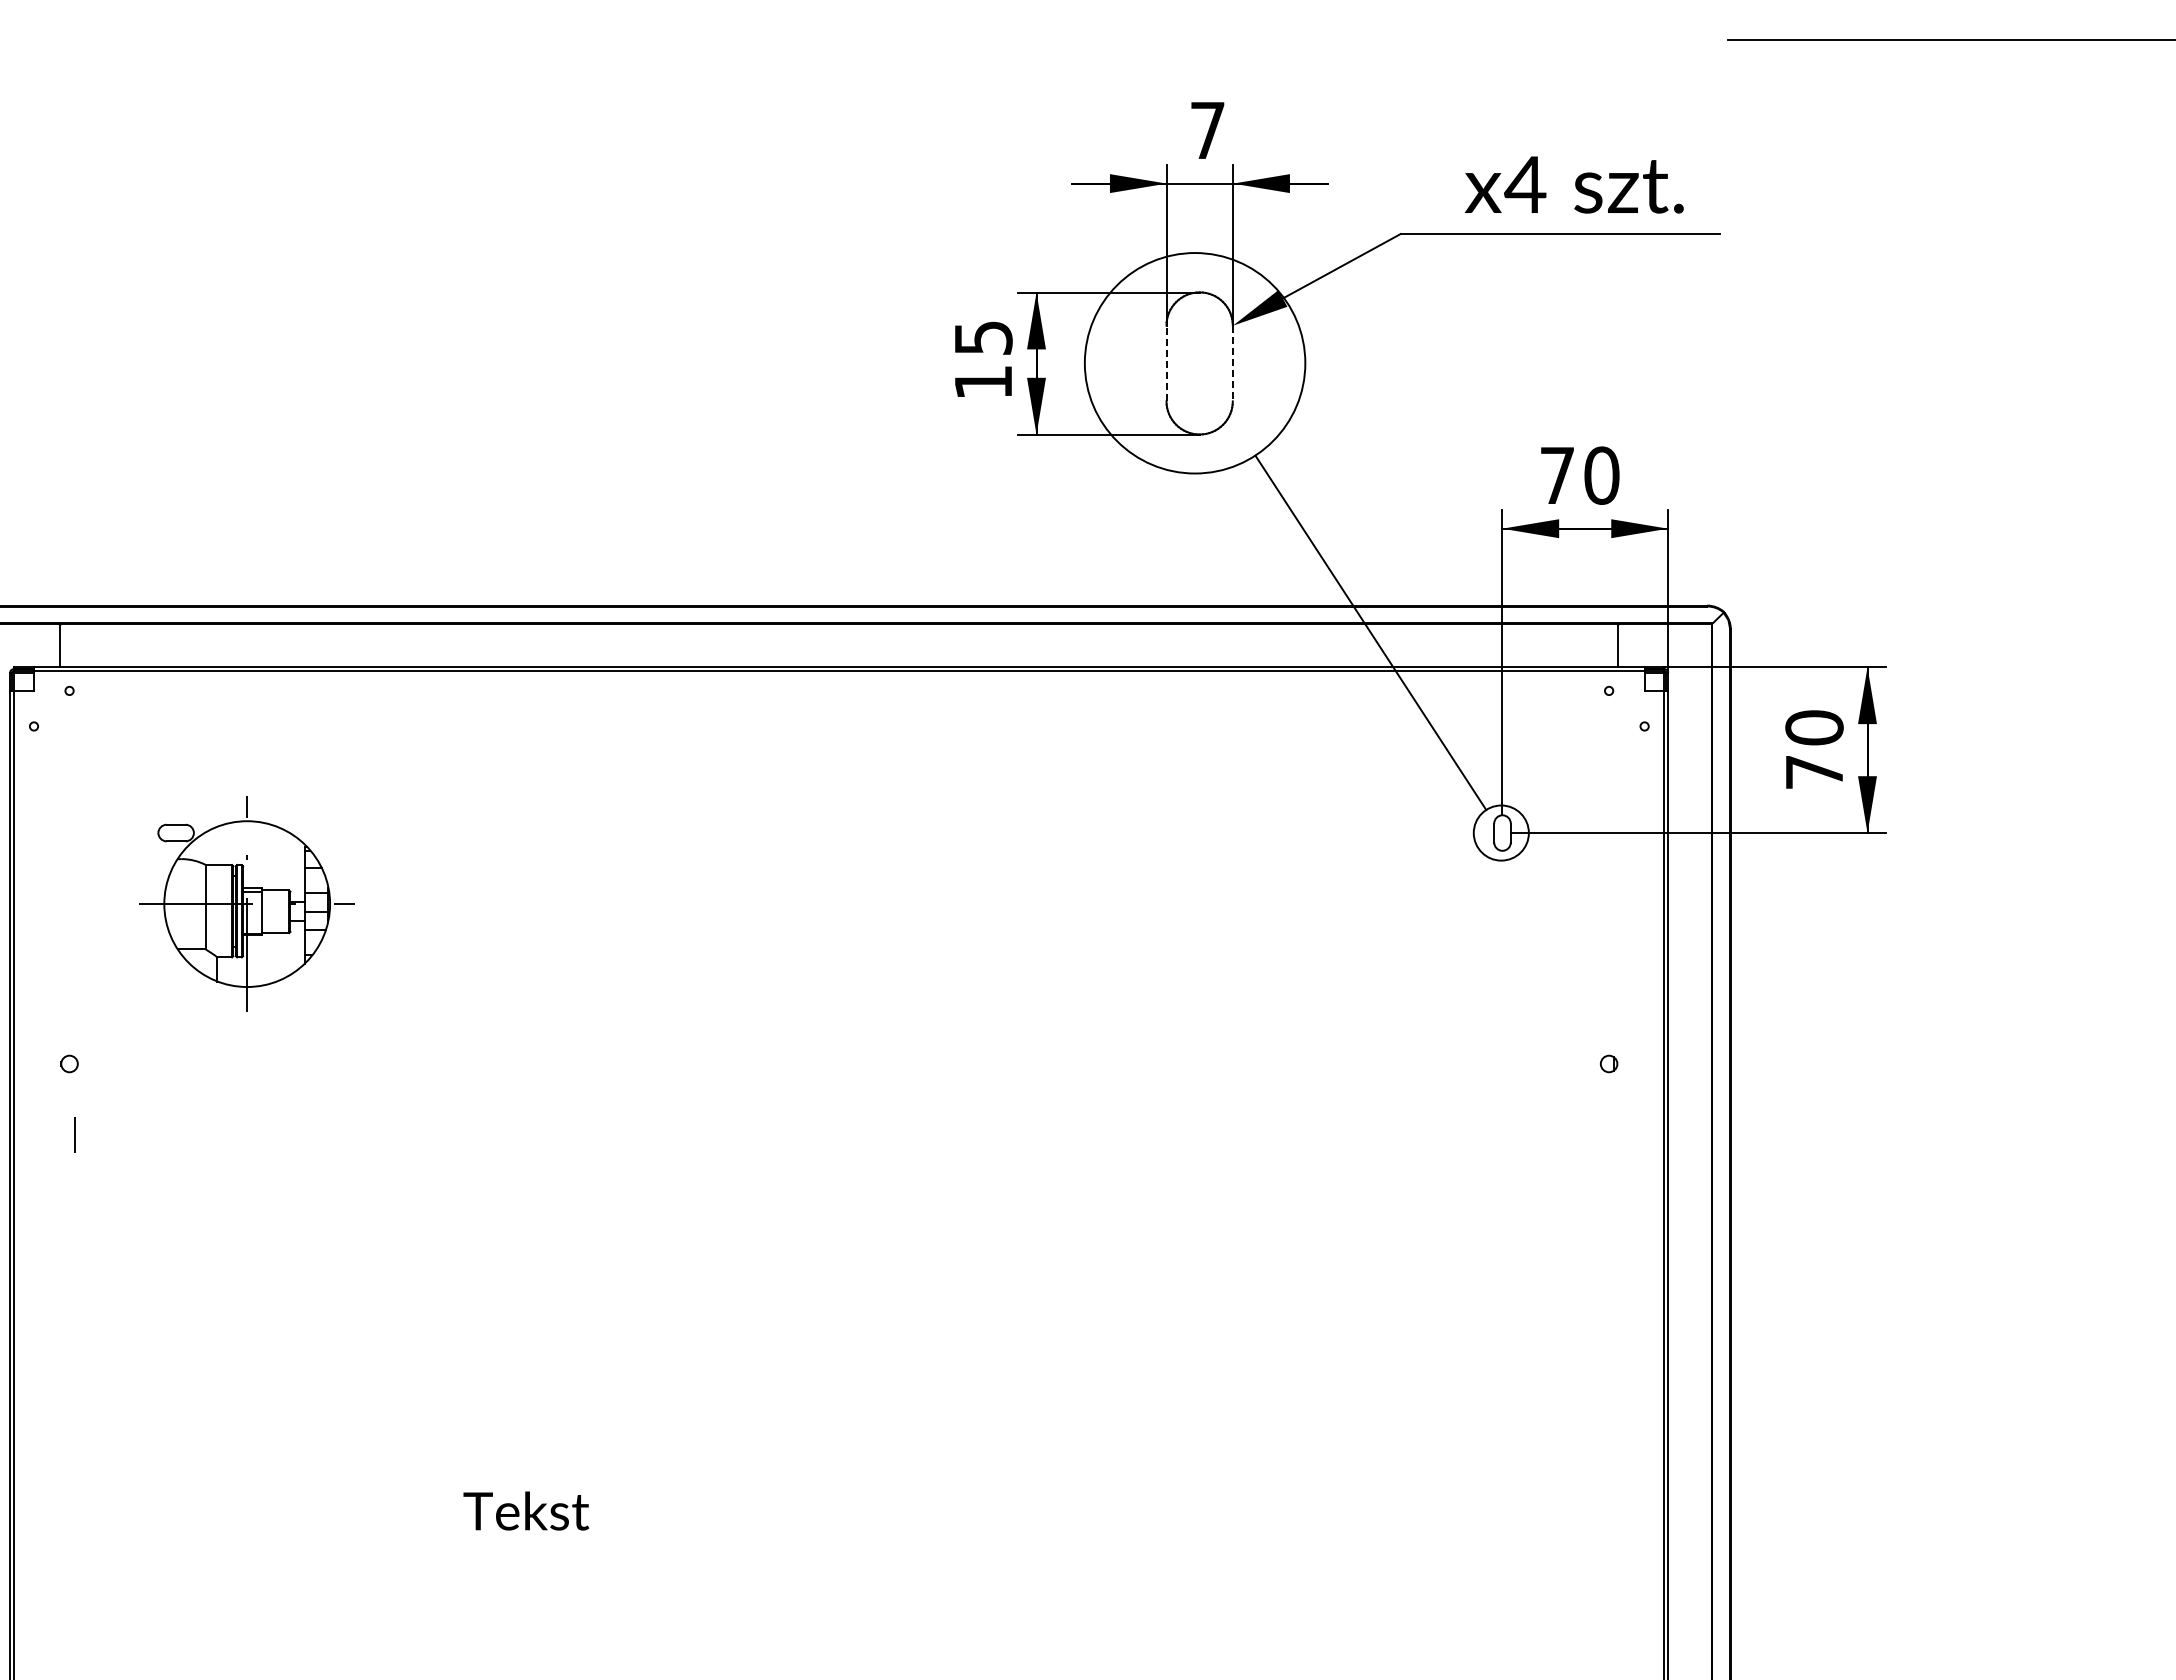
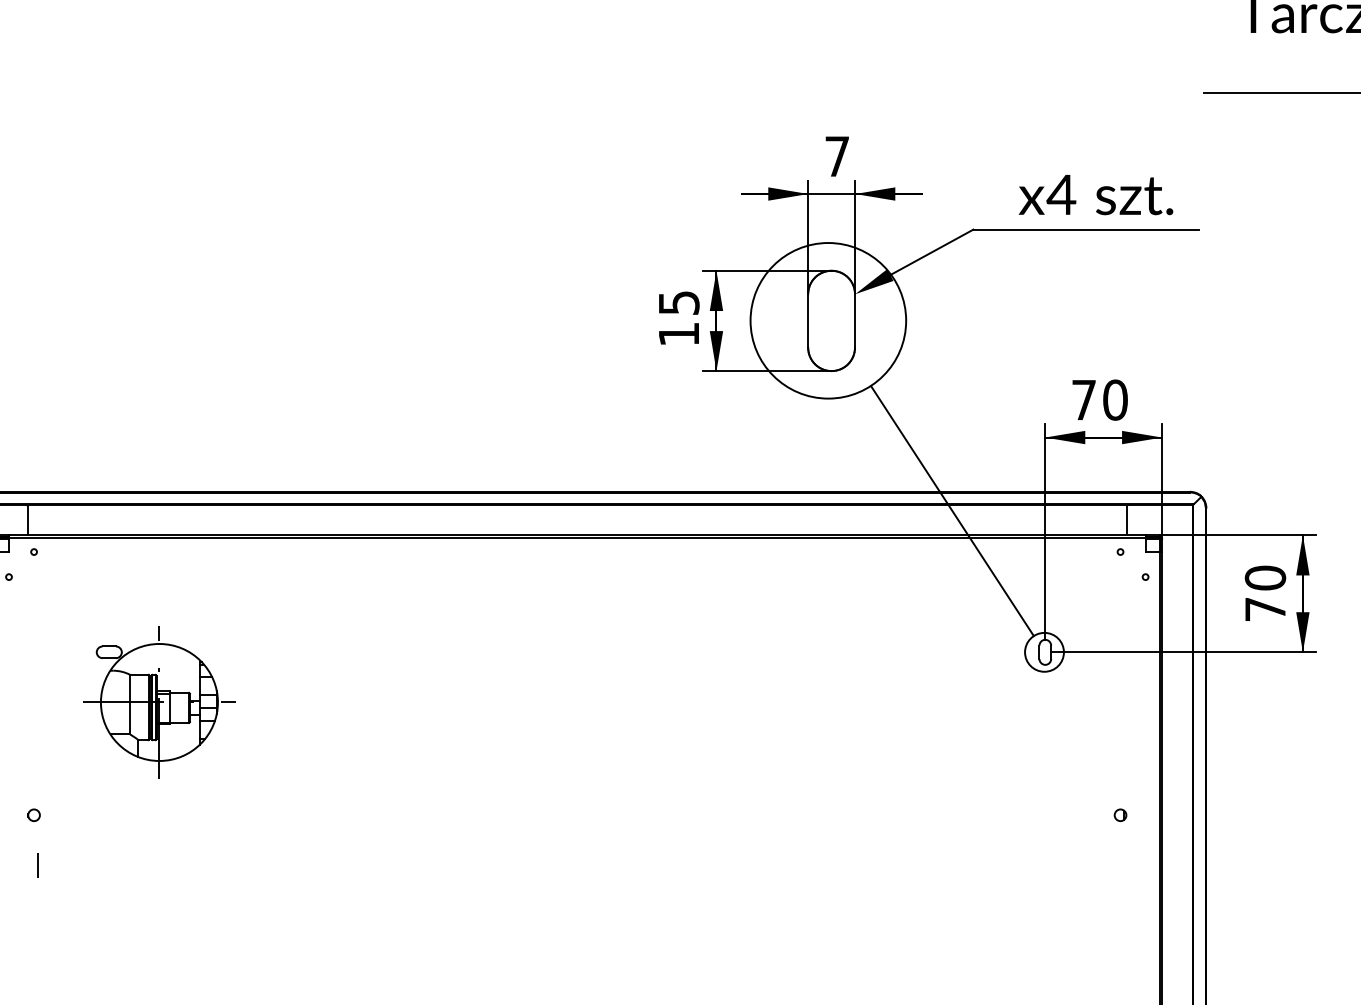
line: (1166, 363) -> (808, 320), dashed -> solid
line: (1232, 363) -> (854, 320), dashed -> solid

